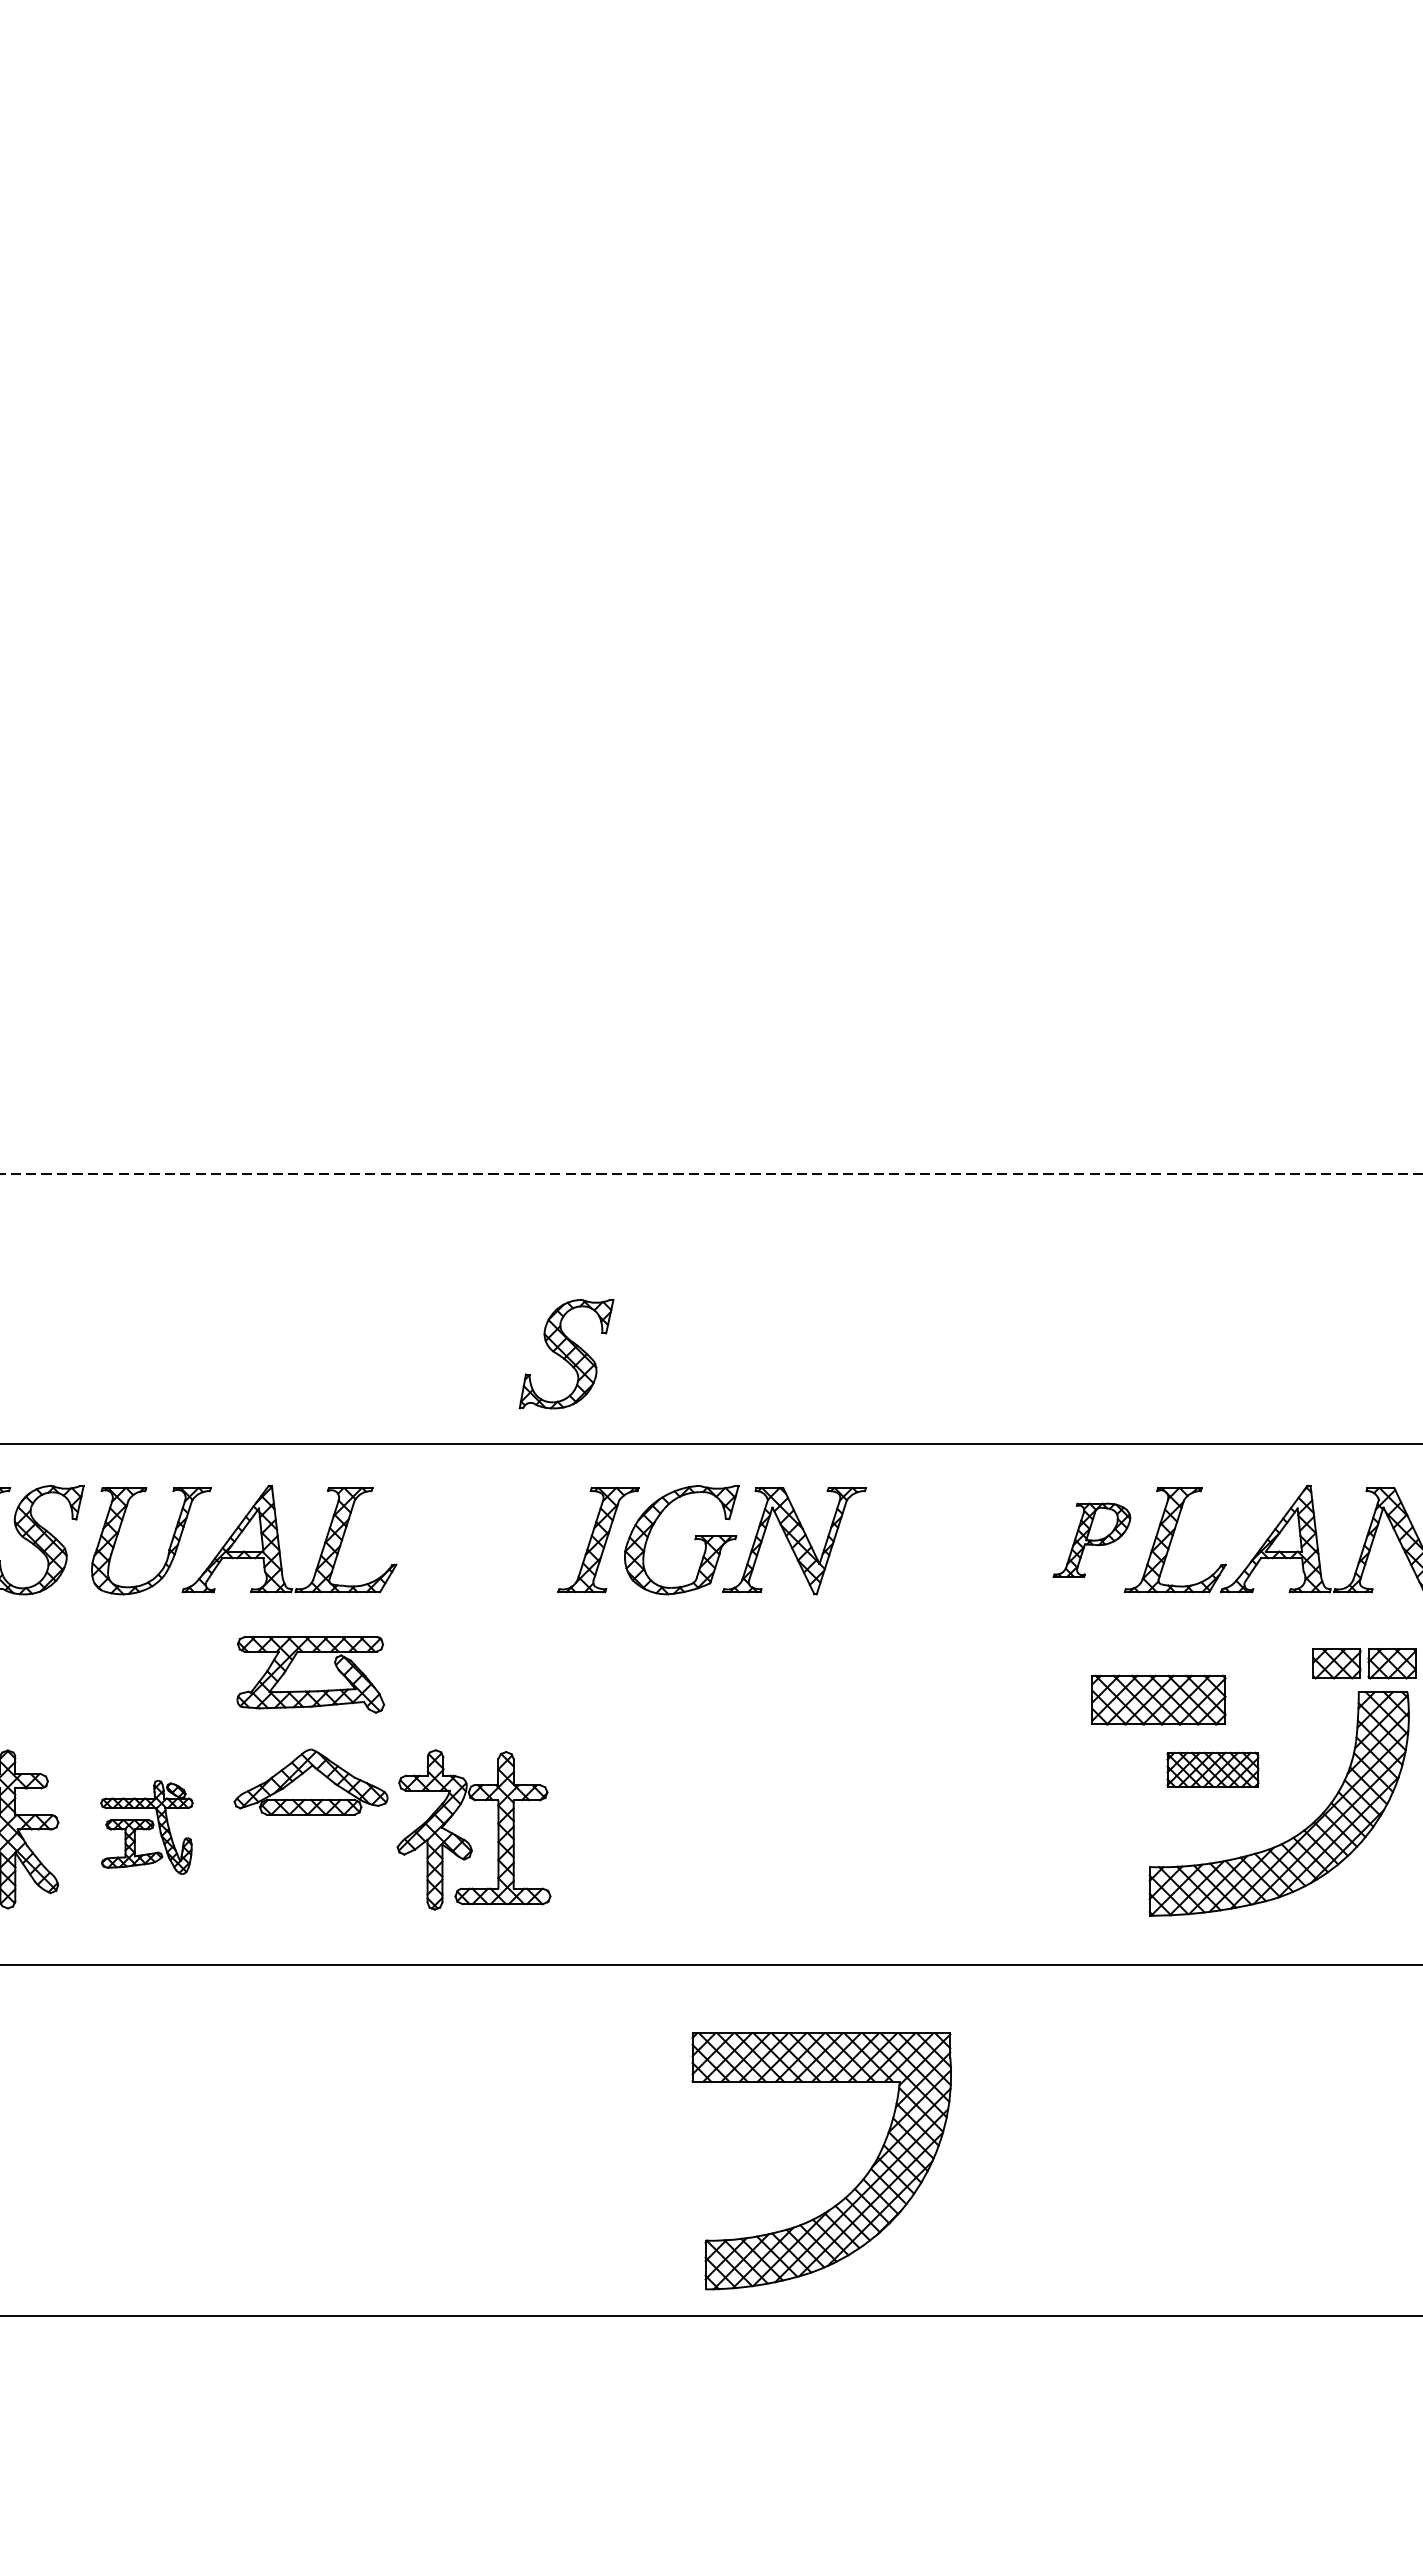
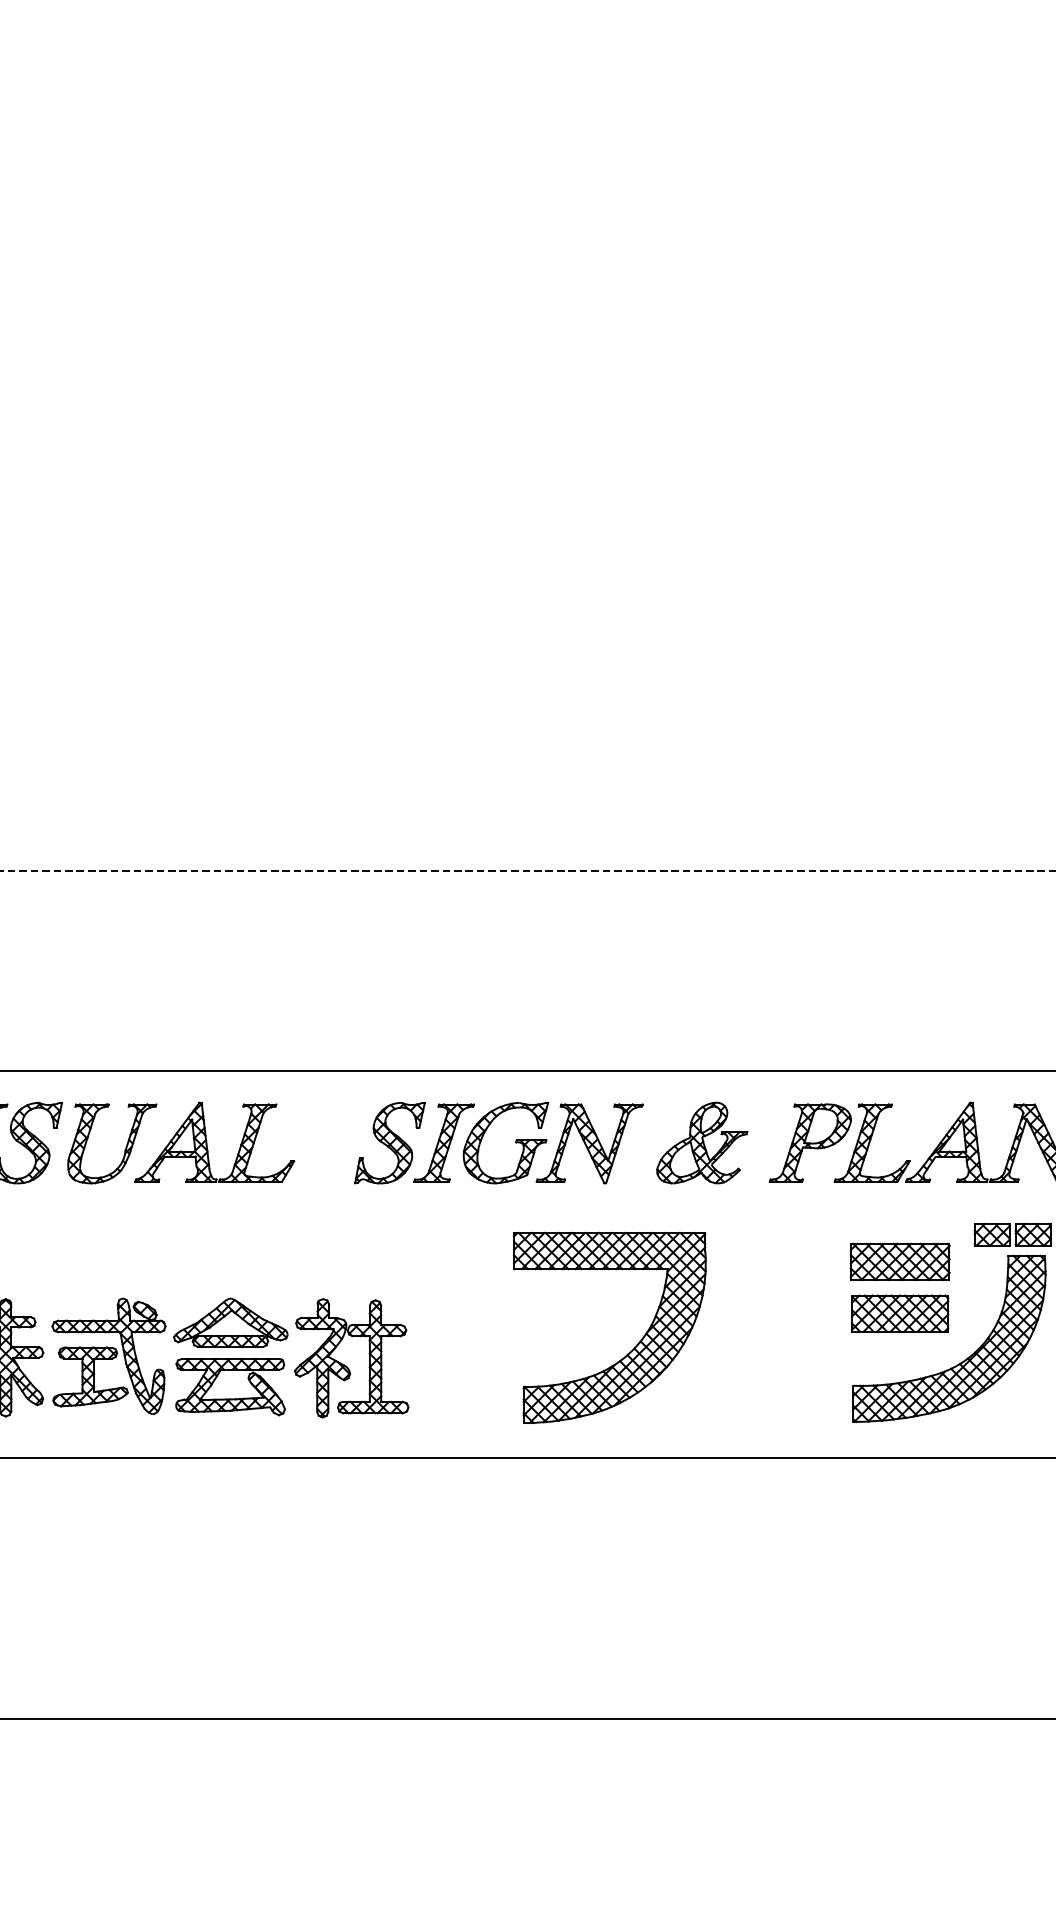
part: (566, 1354) -> (389, 1143), moved
part: (946, 1539) -> (702, 1142), added
part: (1091, 1540) -> (810, 1143), size x1.43
part: (310, 1690) -> (230, 1398), moved
part: (1158, 1699) -> (899, 1261), moved
part: (1212, 1769) -> (899, 1313), size x1.43
part: (146, 1827) -> (108, 1356), size x1.67
part: (853, 2188) -> (633, 1348), moved

